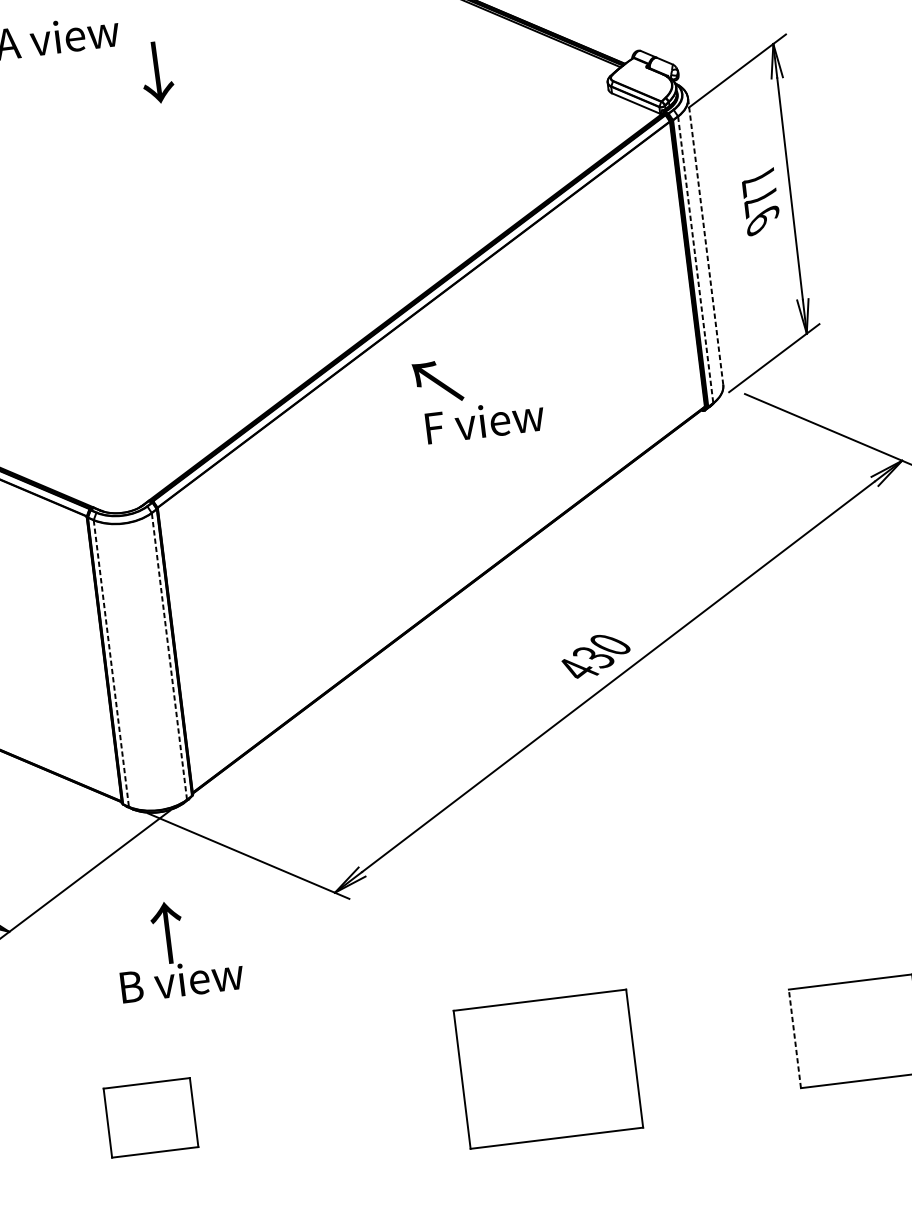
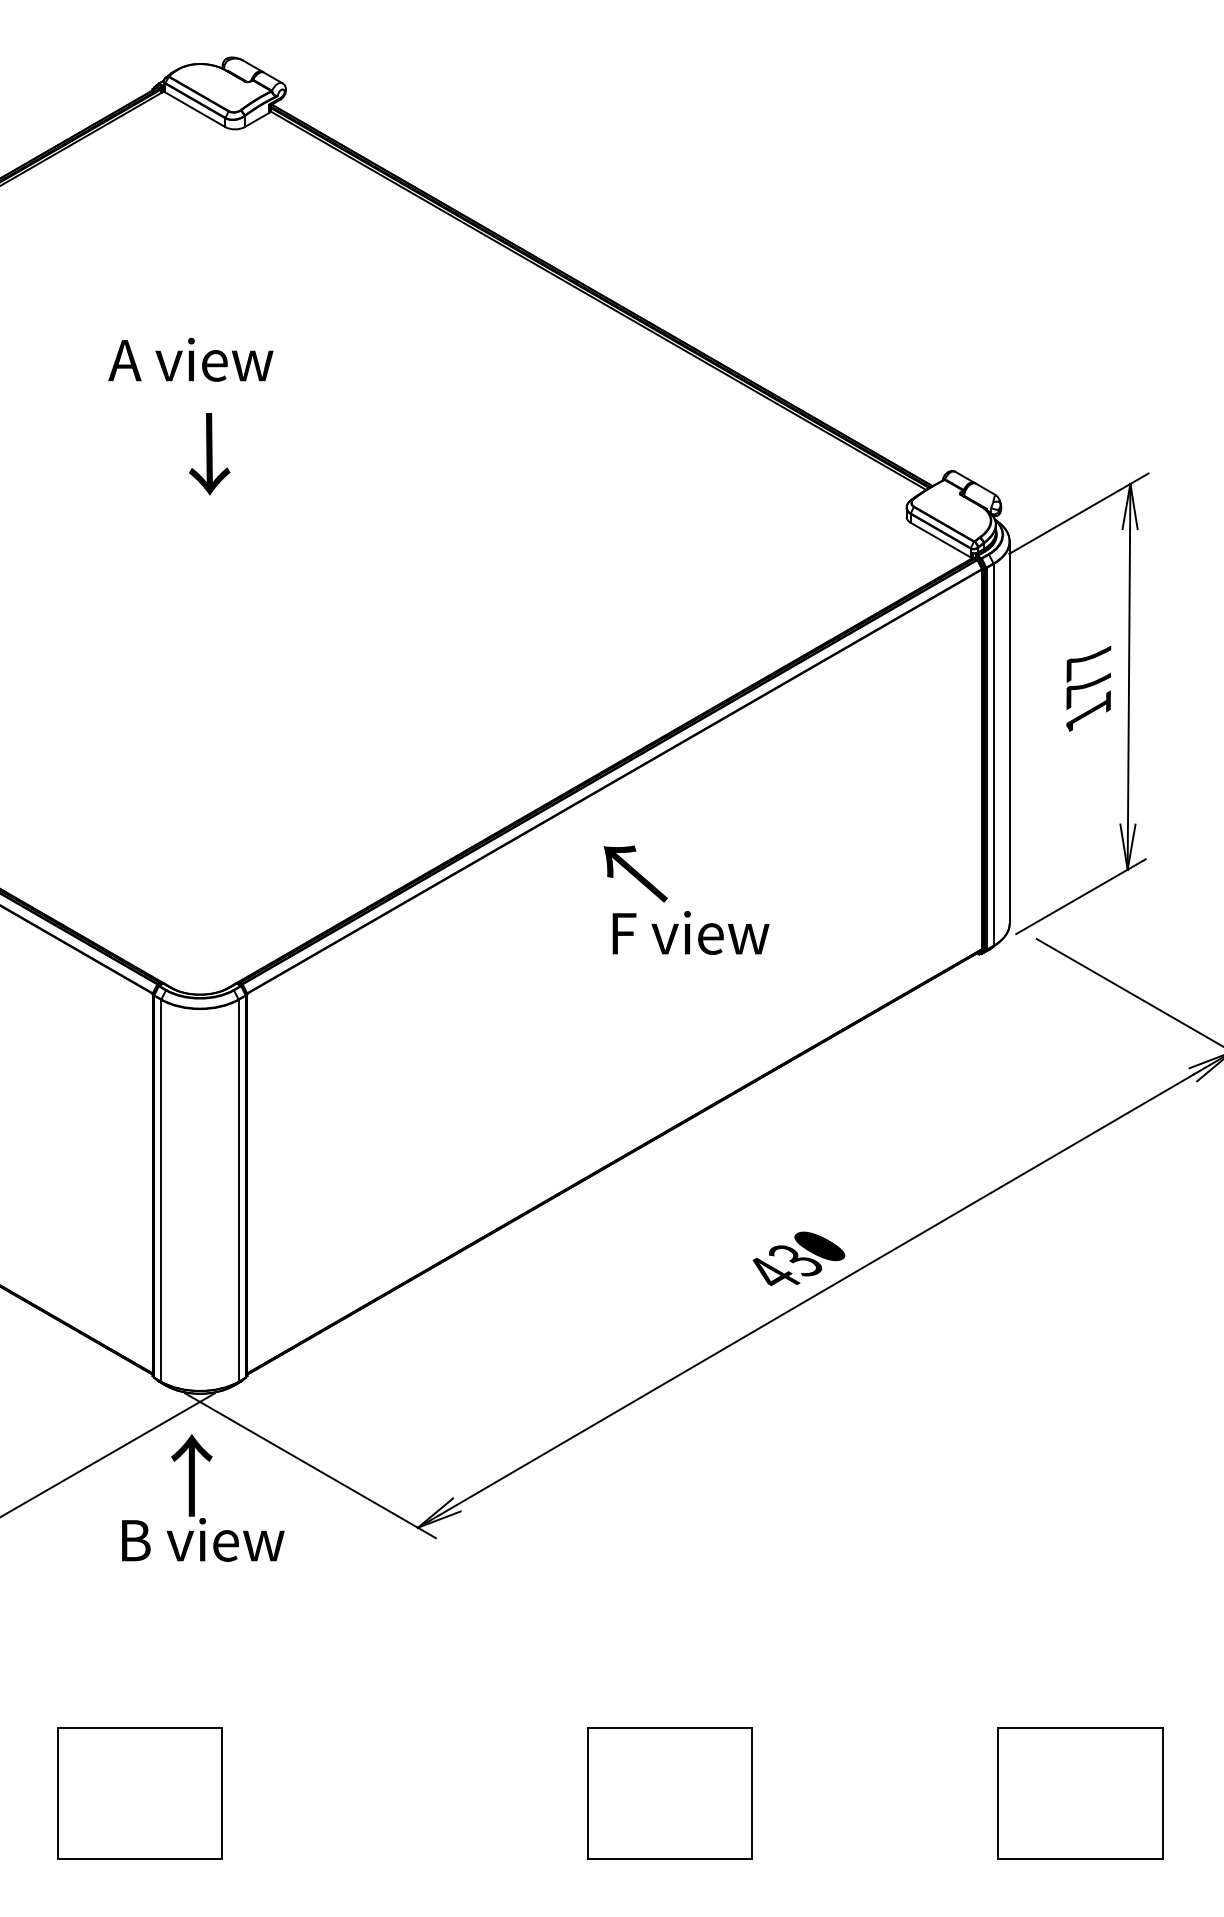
text: (157, 72) -> (209, 454), moved
text: (762, 218) -> (1088, 711), 977 -> 177
line: (705, 241) -> (1009, 732), dashed -> solid
line: (695, 259) -> (993, 754), dashed -> solid
line: (169, 656) -> (238, 1190), dashed -> solid
line: (111, 663) -> (161, 1190), dashed -> solid
text: (178, 948) -> (203, 1497), moved
line: (795, 1038) -> (998, 1793), dashed -> solid
part: (548, 1068) -> (669, 1793), size x0.71
part: (150, 1117) -> (139, 1793), size x1.43

